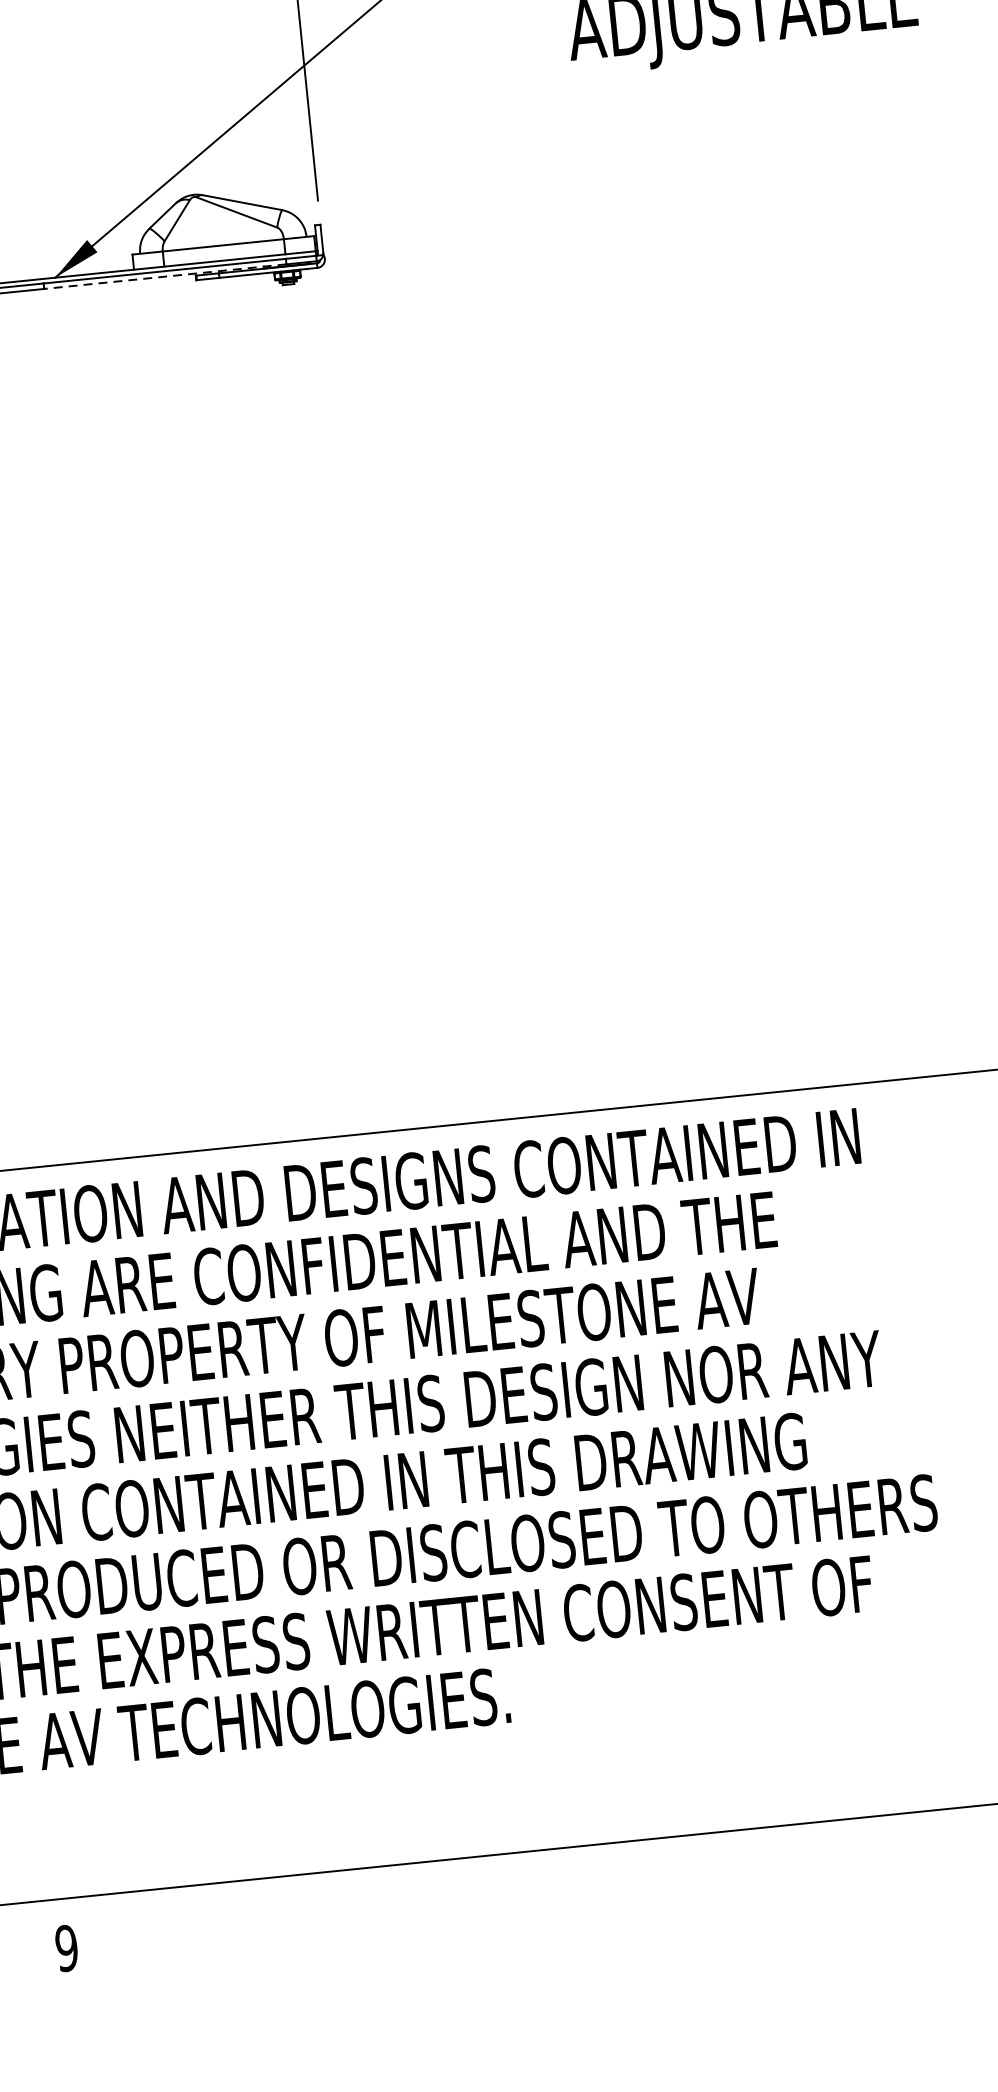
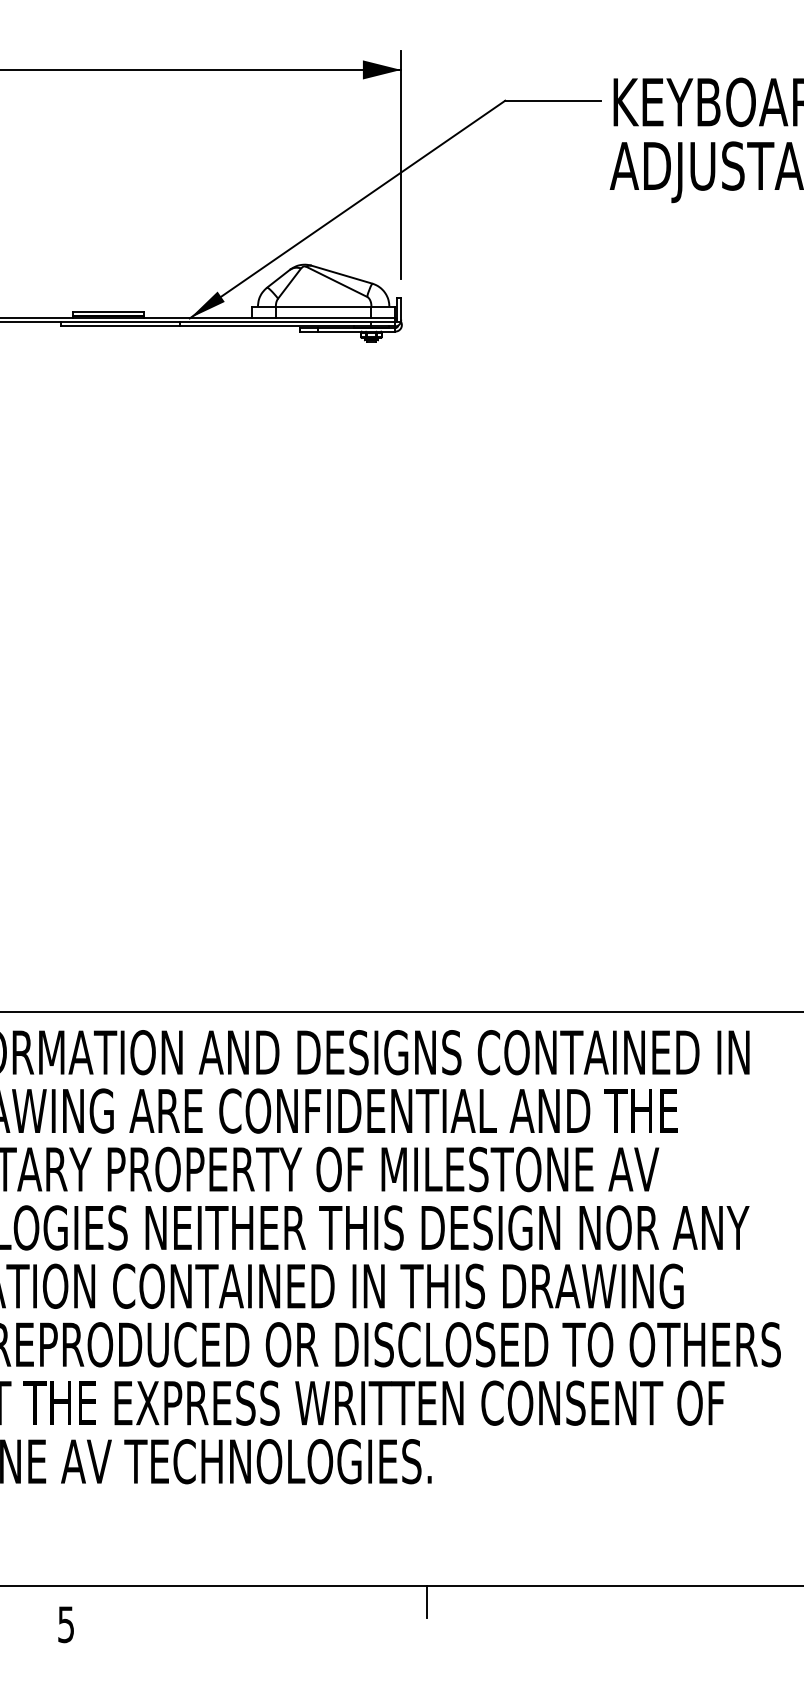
line: (164, 276) -> (275, 326), dashed -> solid
line: (521, 1872) -> (427, 1601), added
text: (65, 1948) -> (65, 1624), 9 -> 5

